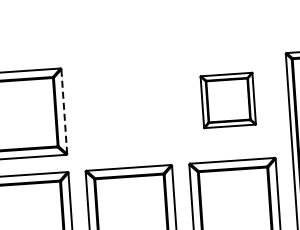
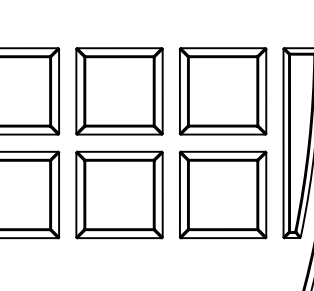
part: (227, 100) -> (222, 91), size x1.67
part: (124, 107) -> (119, 91), added
line: (64, 110) -> (59, 90), dashed -> solid

